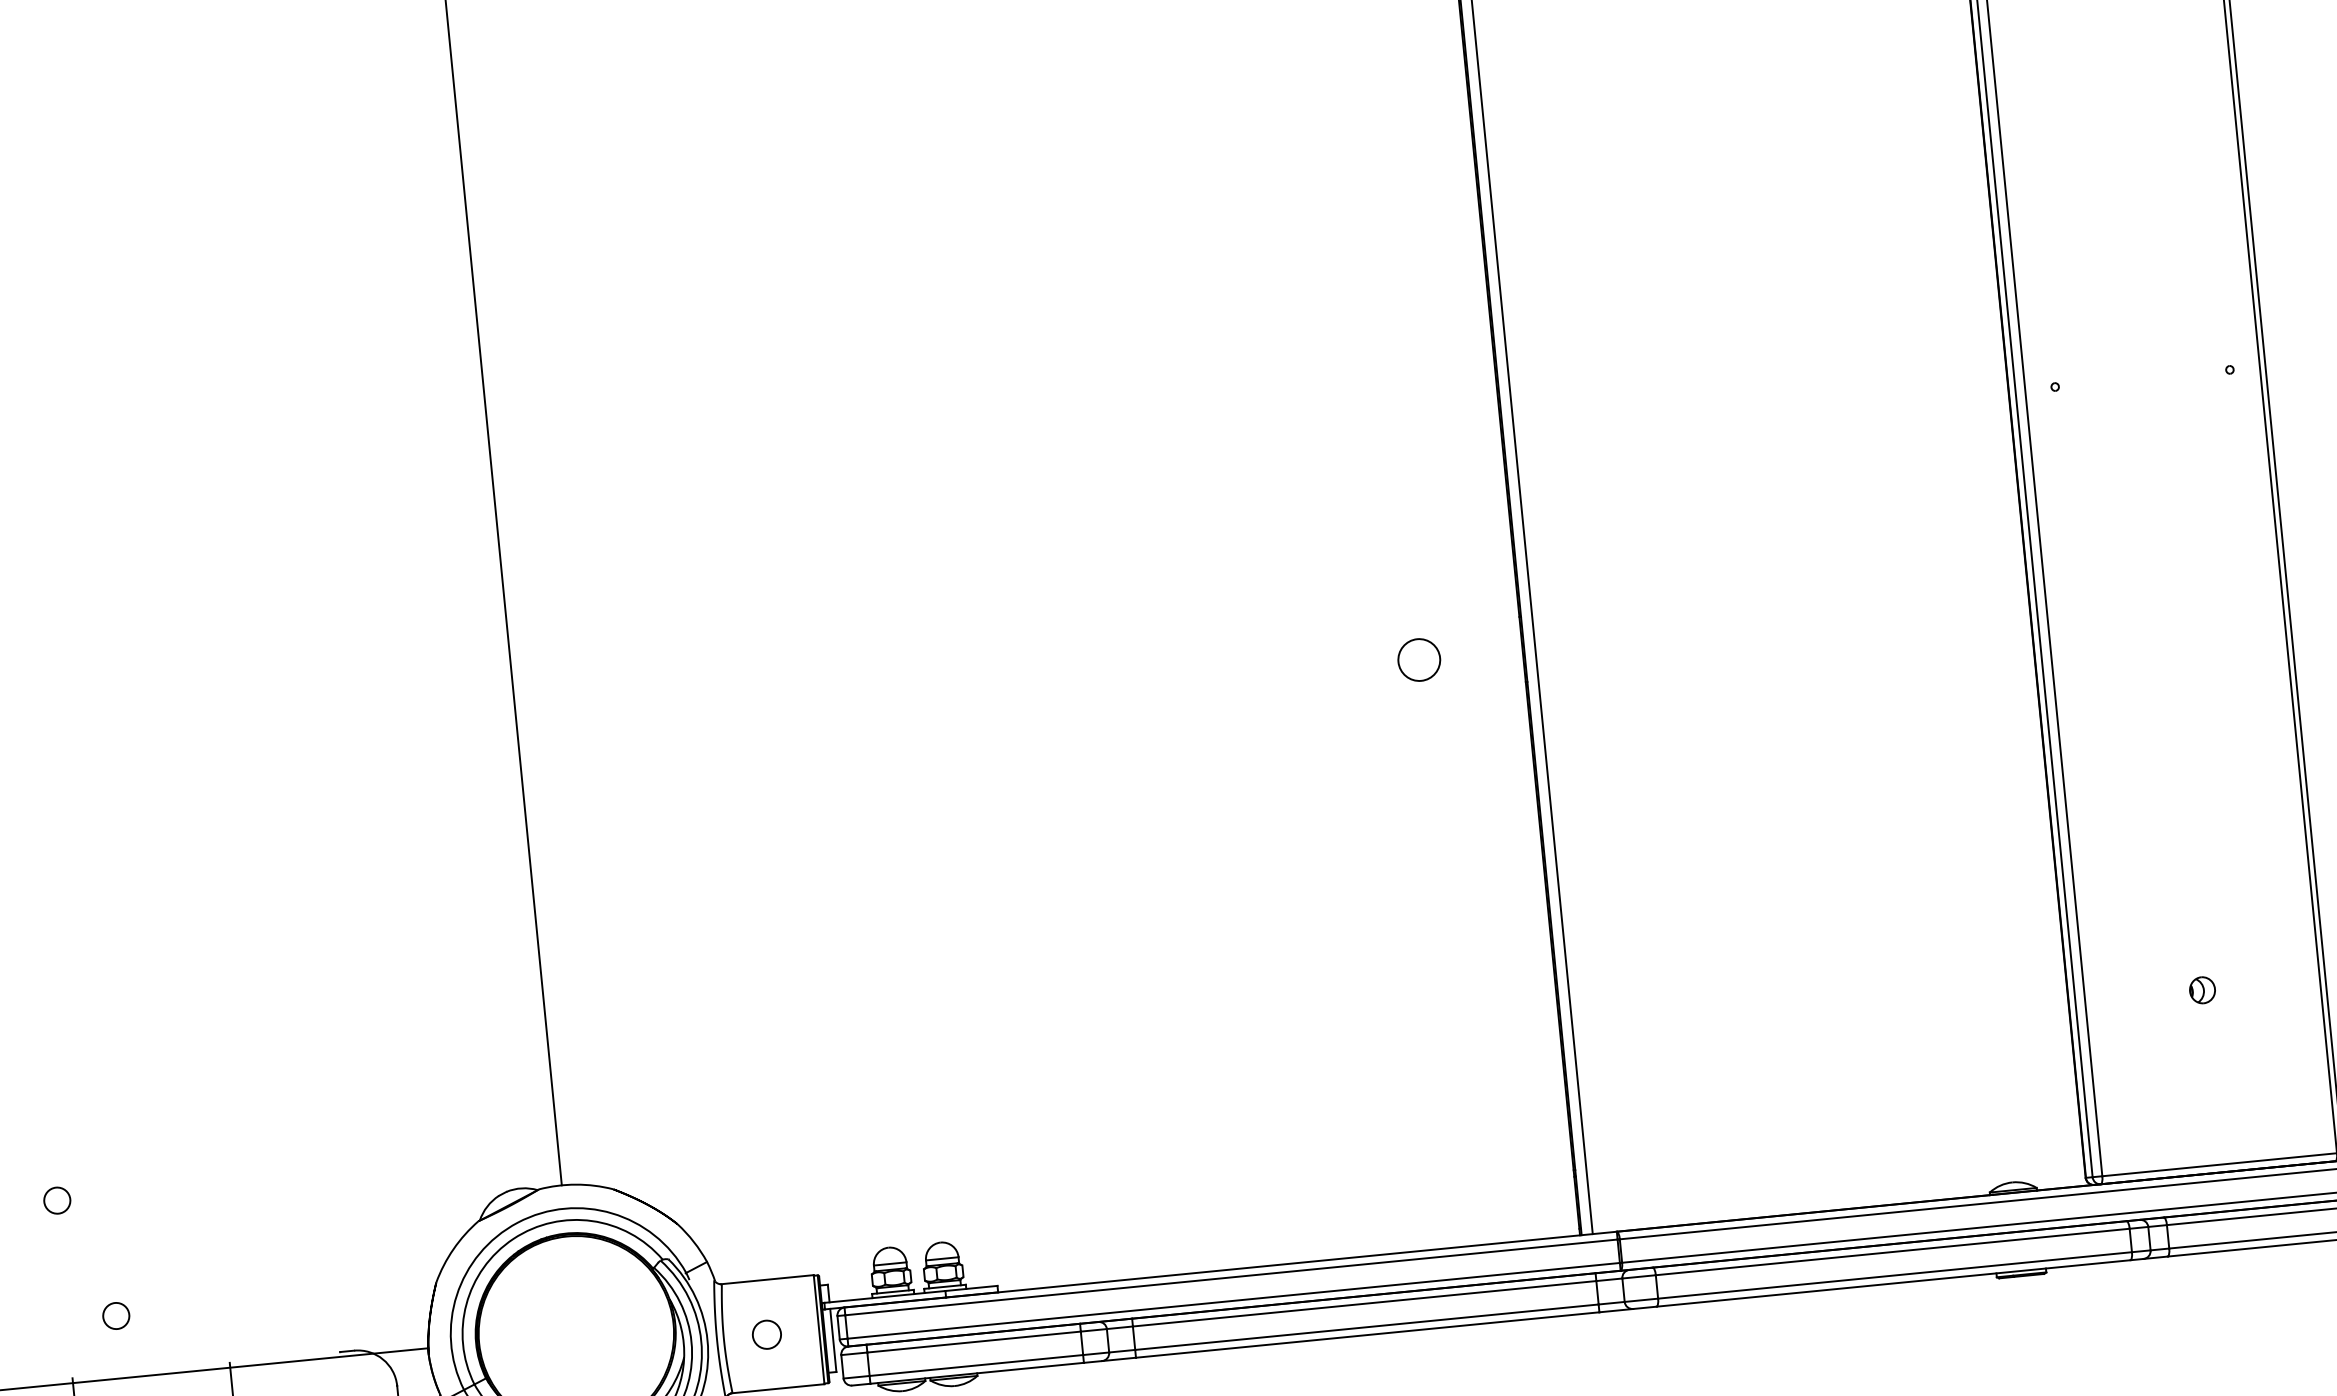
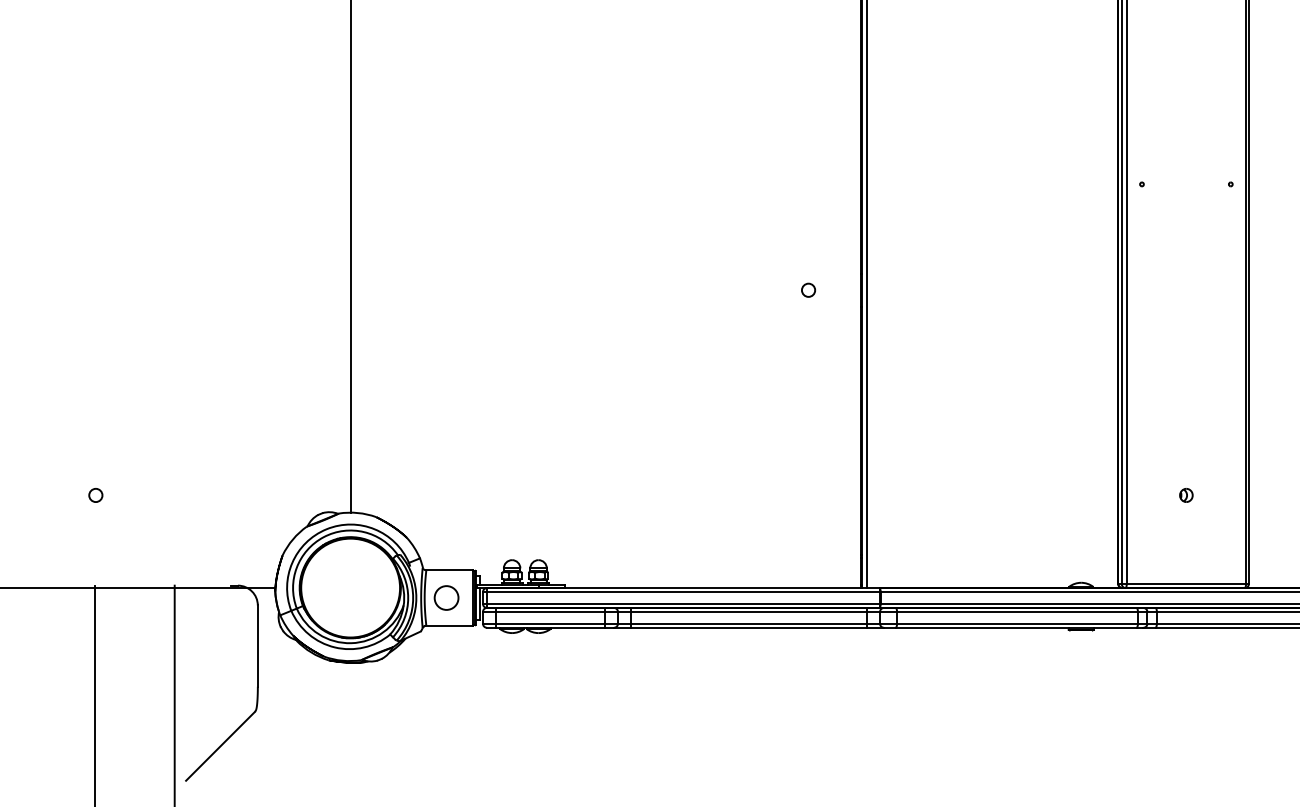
circle: (1419, 658) -> (808, 289), size x0.62
circle: (115, 1316) -> (119, 556), removed
circle: (766, 1333) -> (446, 597), size x1.67

